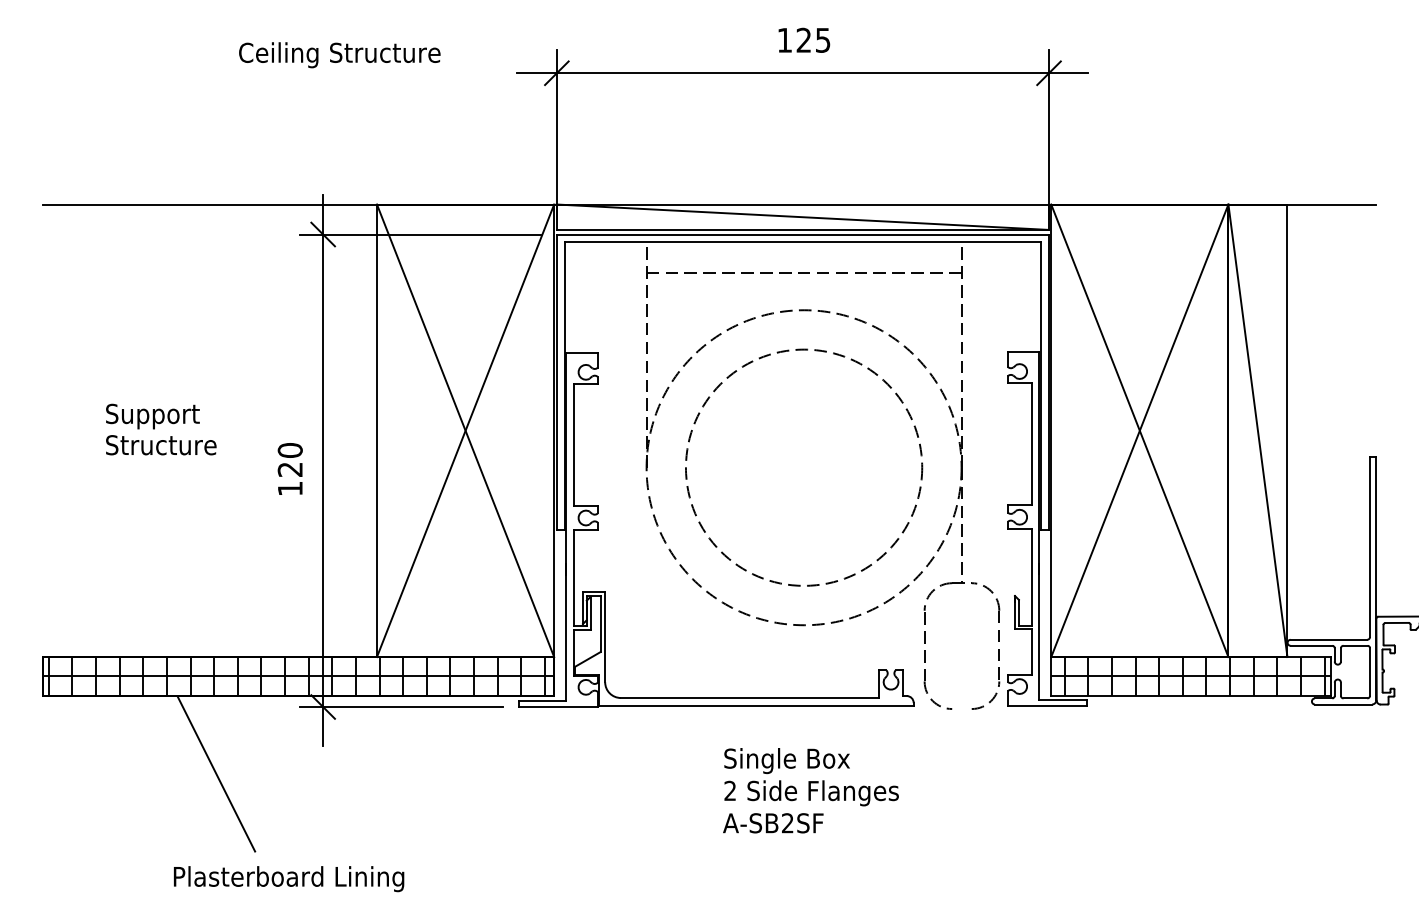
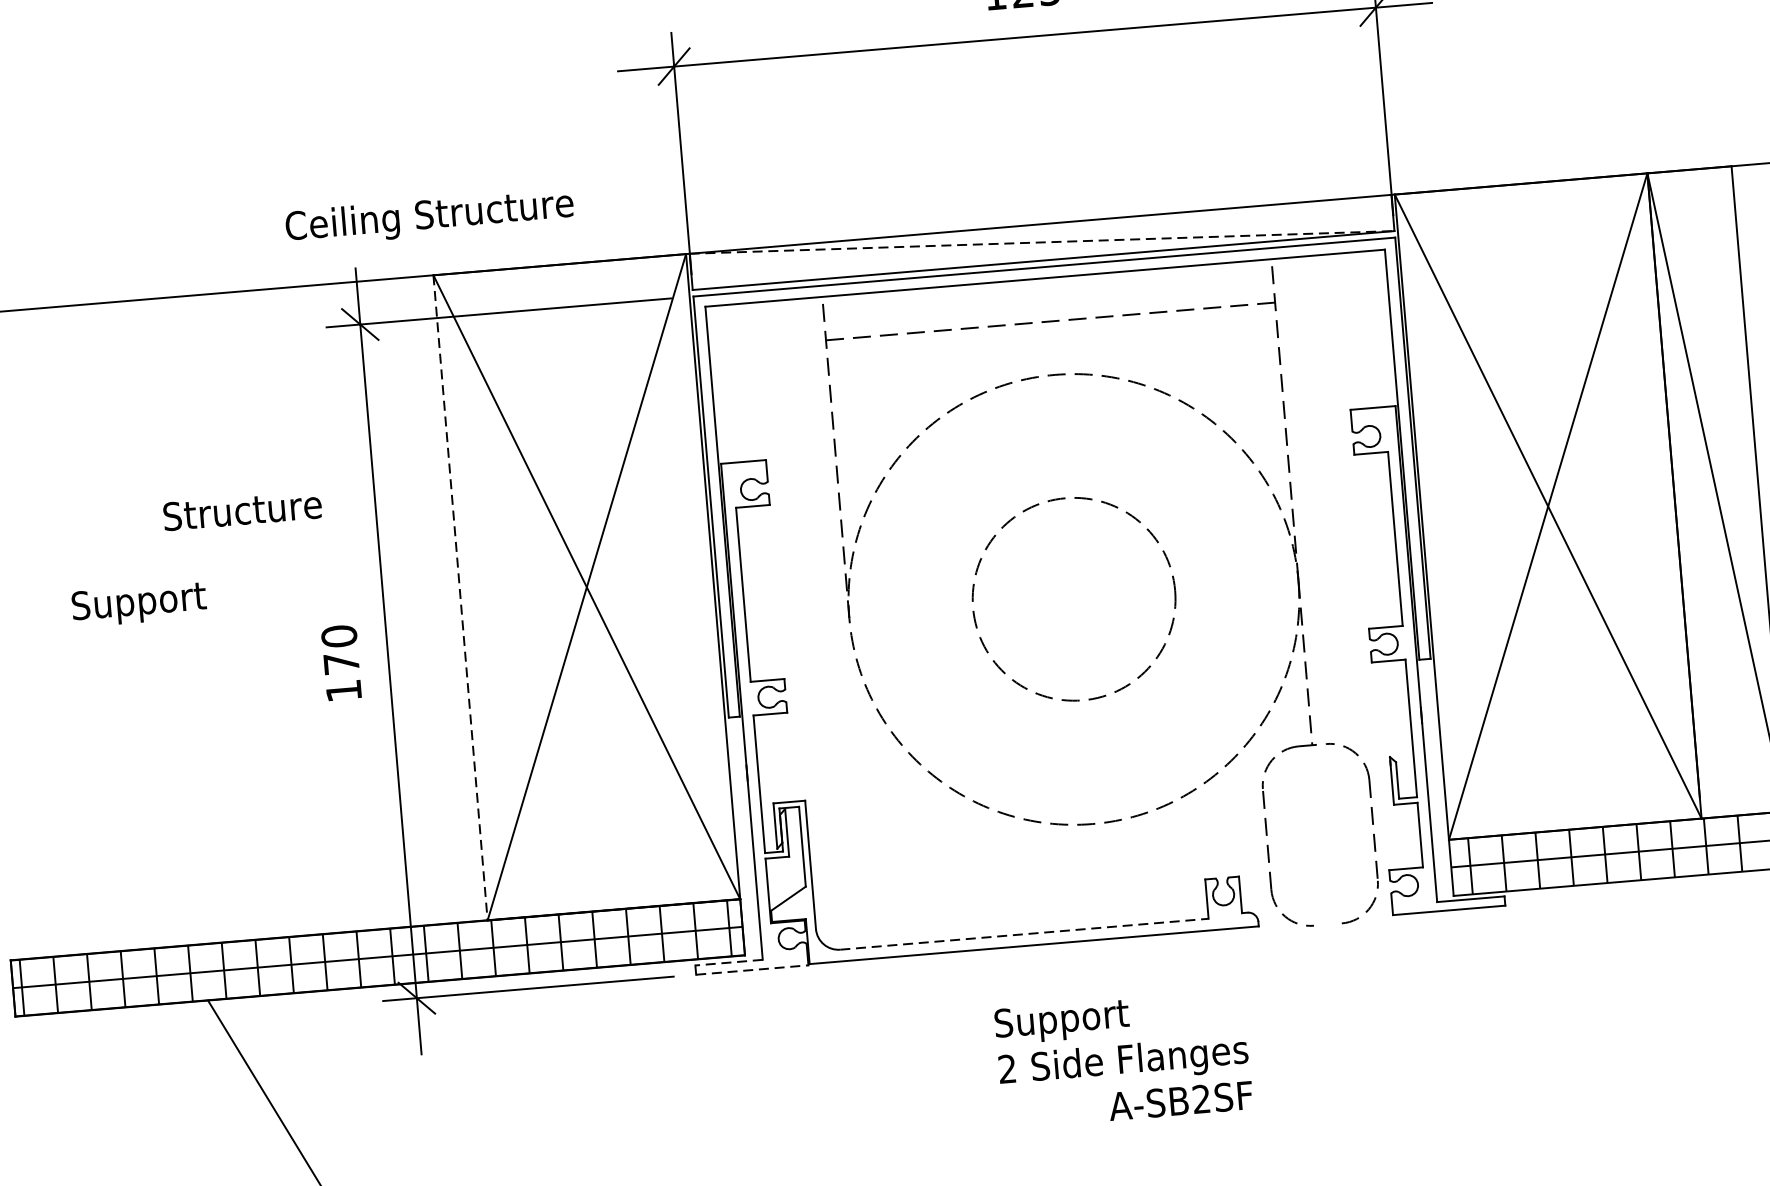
text: (339, 55) -> (429, 218), moved
line: (803, 217) -> (1043, 242), solid -> dashed
line: (376, 431) -> (459, 598), solid -> dashed
text: (161, 445) -> (242, 510), moved
circle: (804, 467) -> (1074, 599), size x0.6
text: (289, 469) -> (340, 663), 120 -> 170
line: (750, 698) -> (1025, 934), solid -> dashed
line: (542, 700) -> (728, 962), solid -> dashed
line: (558, 707) -> (752, 970), solid -> dashed
text: (794, 761) -> (1095, 1019), Single Box -> Support
text: (773, 823) -> (1181, 1101), moved

